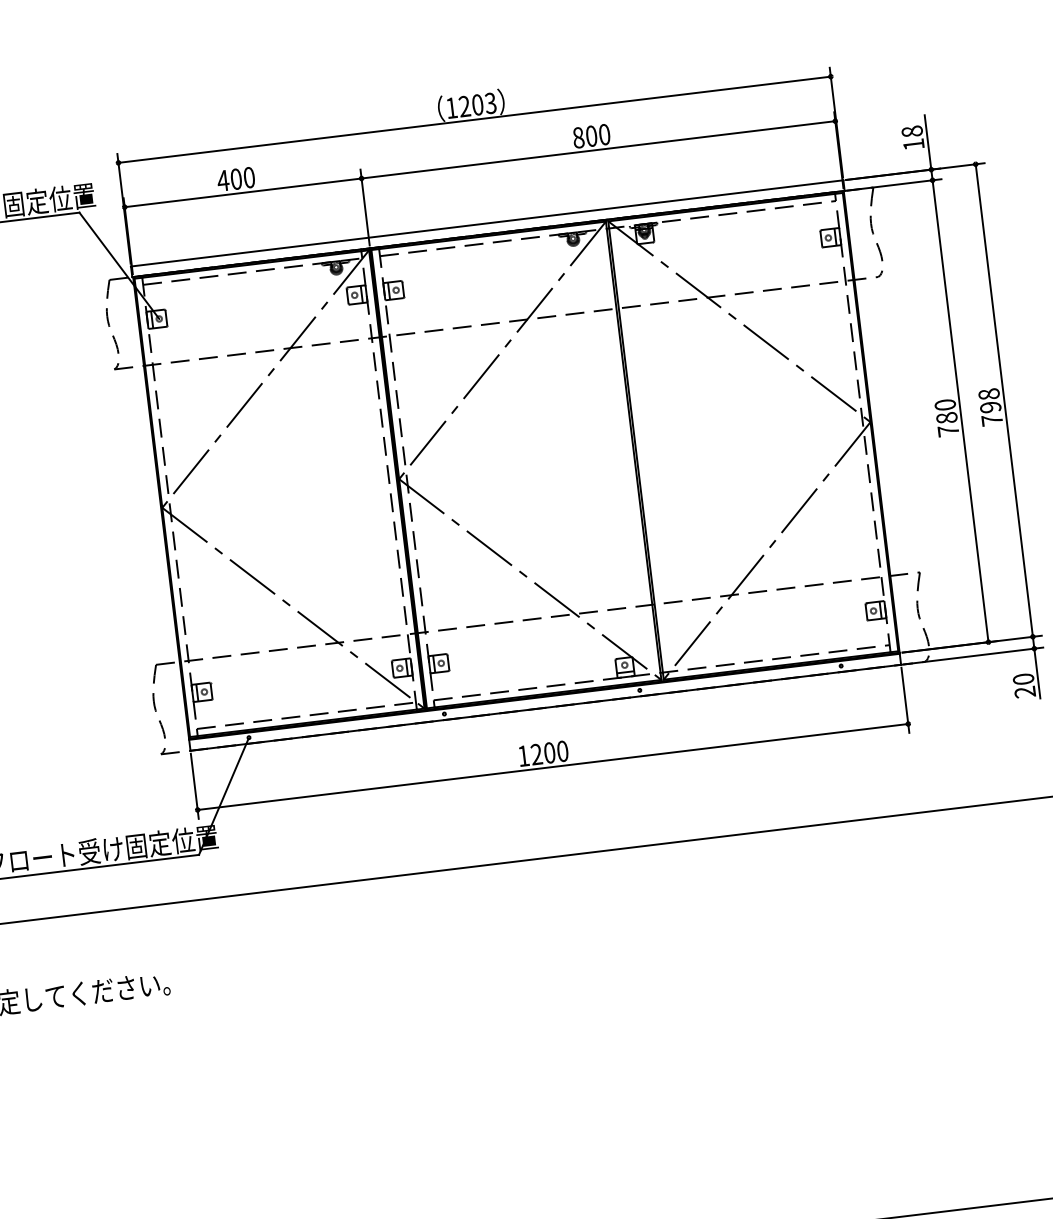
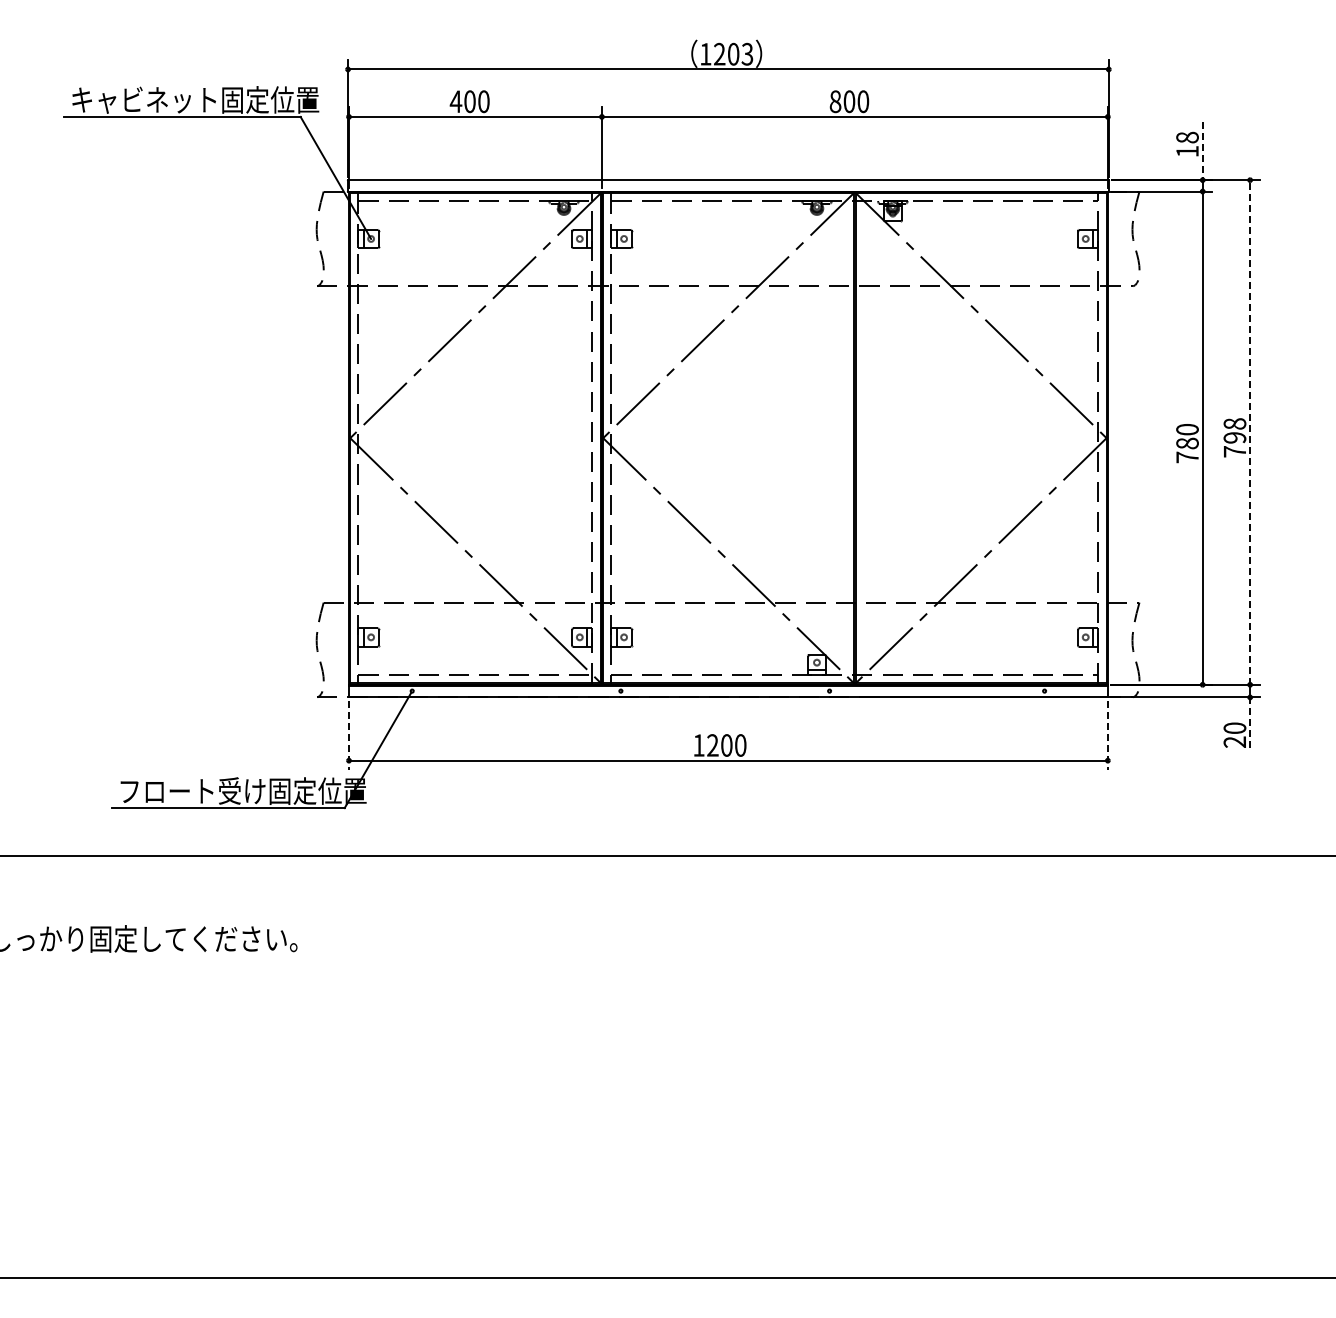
line: (927, 142) -> (1202, 151), solid -> dashed
line: (1004, 399) -> (1250, 431), solid -> dashed
line: (1037, 673) -> (1250, 724), solid -> dashed
line: (905, 700) -> (1107, 735), solid -> dashed
line: (194, 786) -> (348, 735), solid -> dashed

